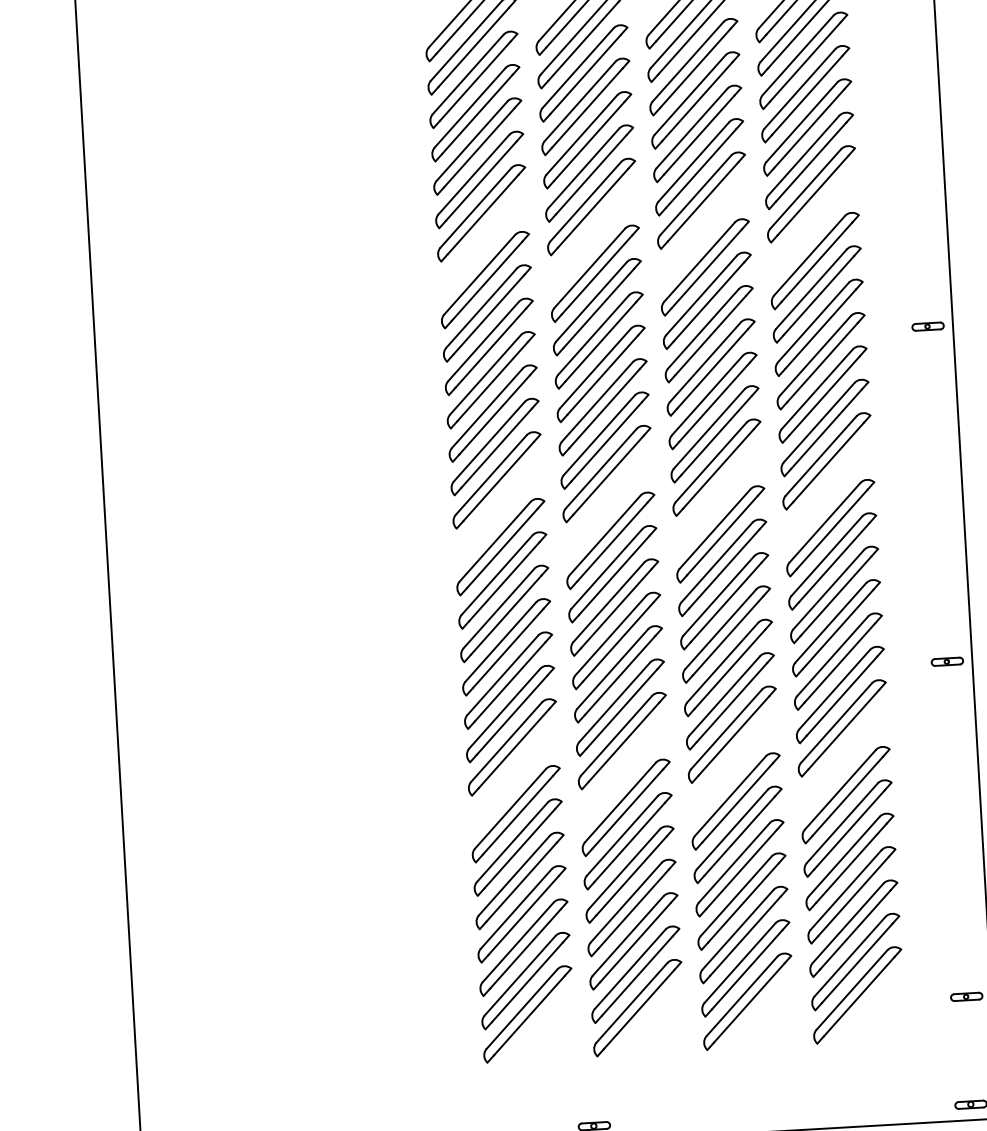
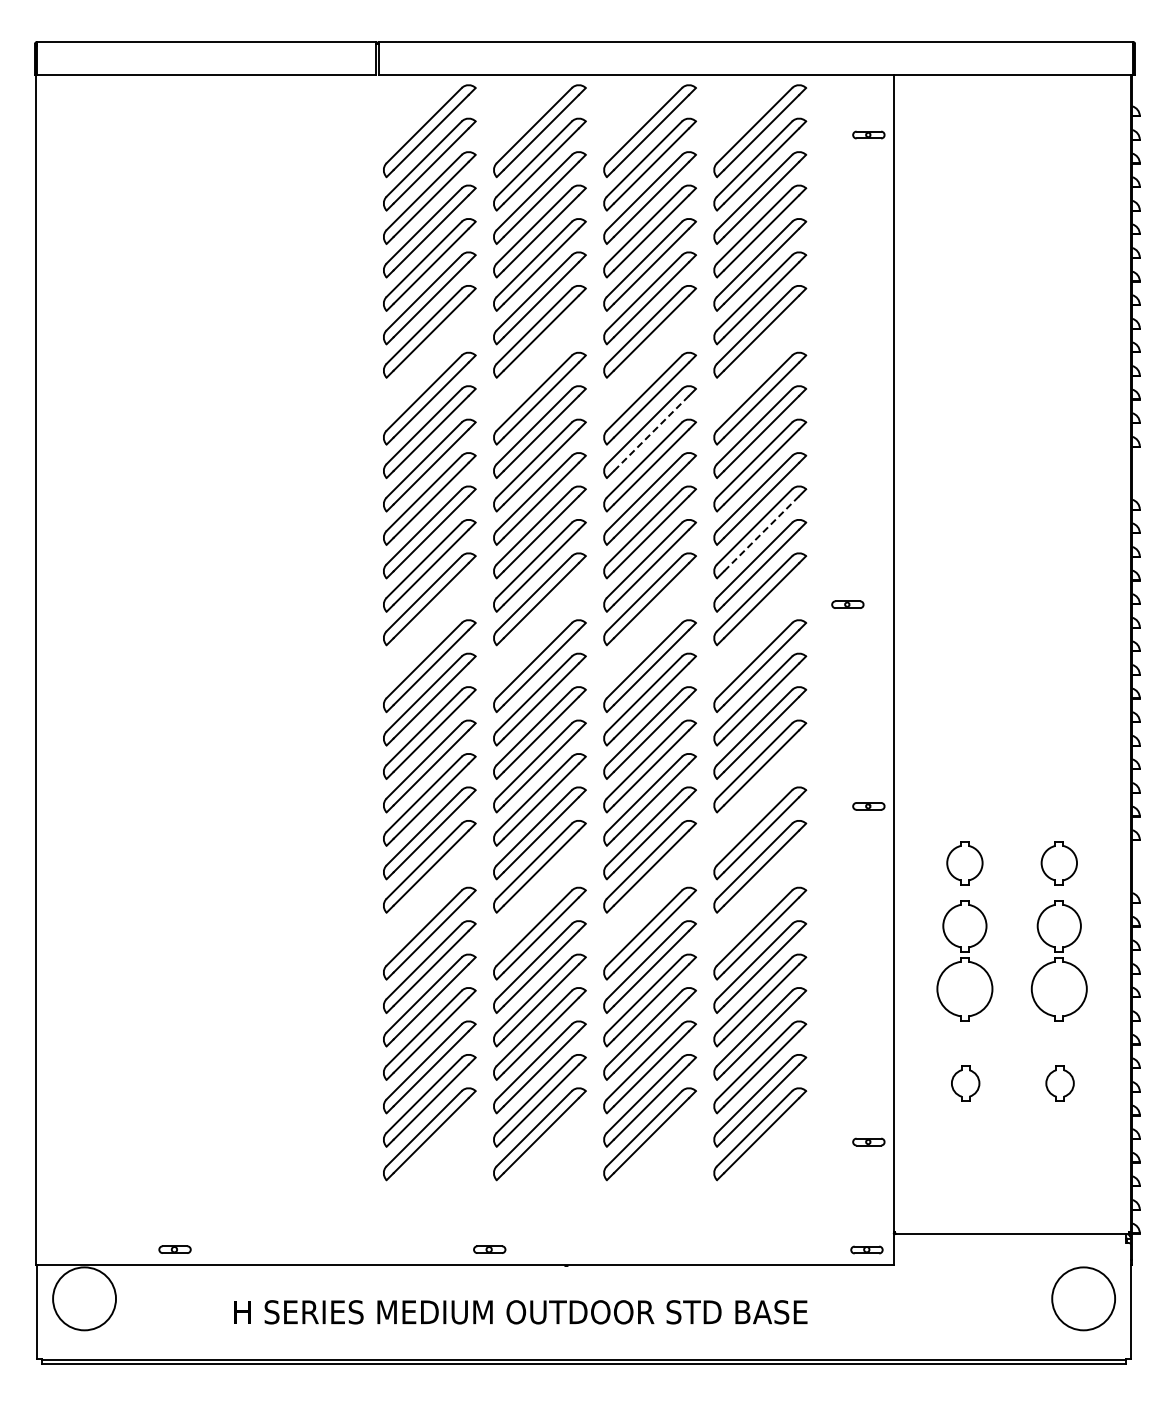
line: (708, 302) -> (651, 433), solid -> dashed
part: (927, 326) -> (847, 604), moved
line: (824, 396) -> (761, 534), solid -> dashed
part: (838, 661) -> (760, 799), removed

